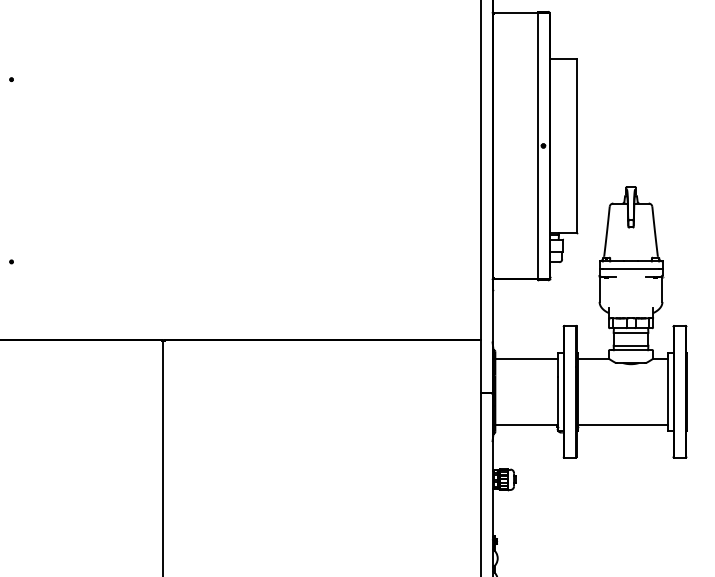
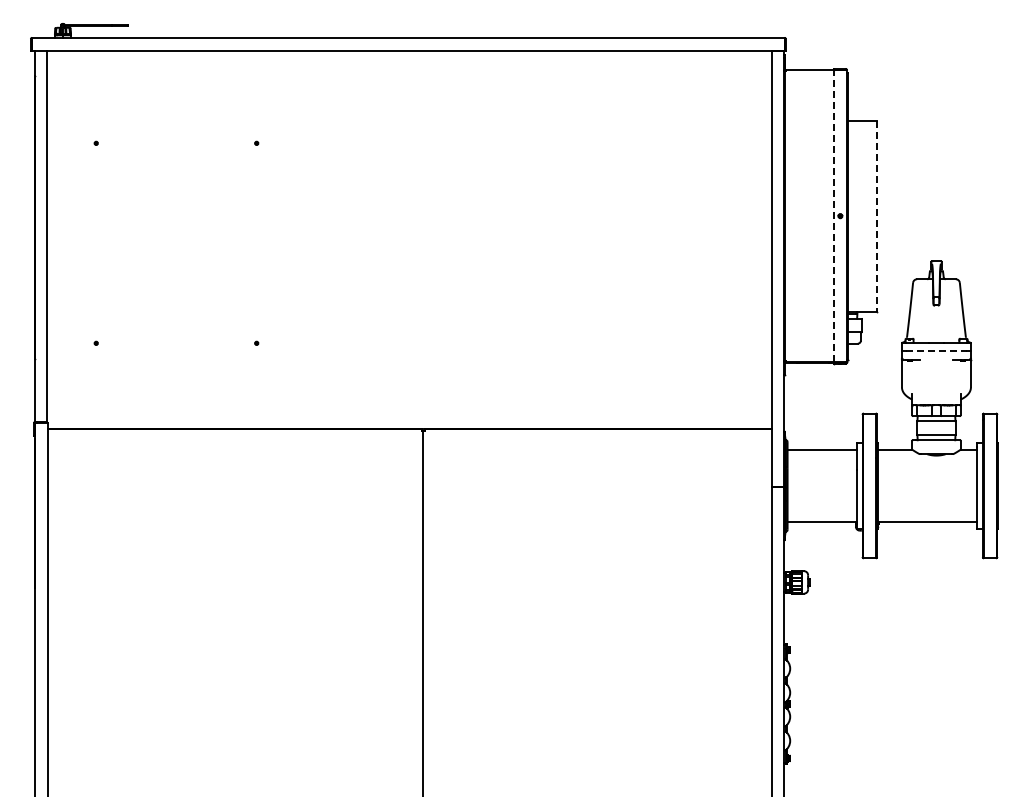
line: (538, 145) -> (834, 215), solid -> dashed
line: (577, 146) -> (877, 216), solid -> dashed
line: (631, 269) -> (936, 351), solid -> dashed

